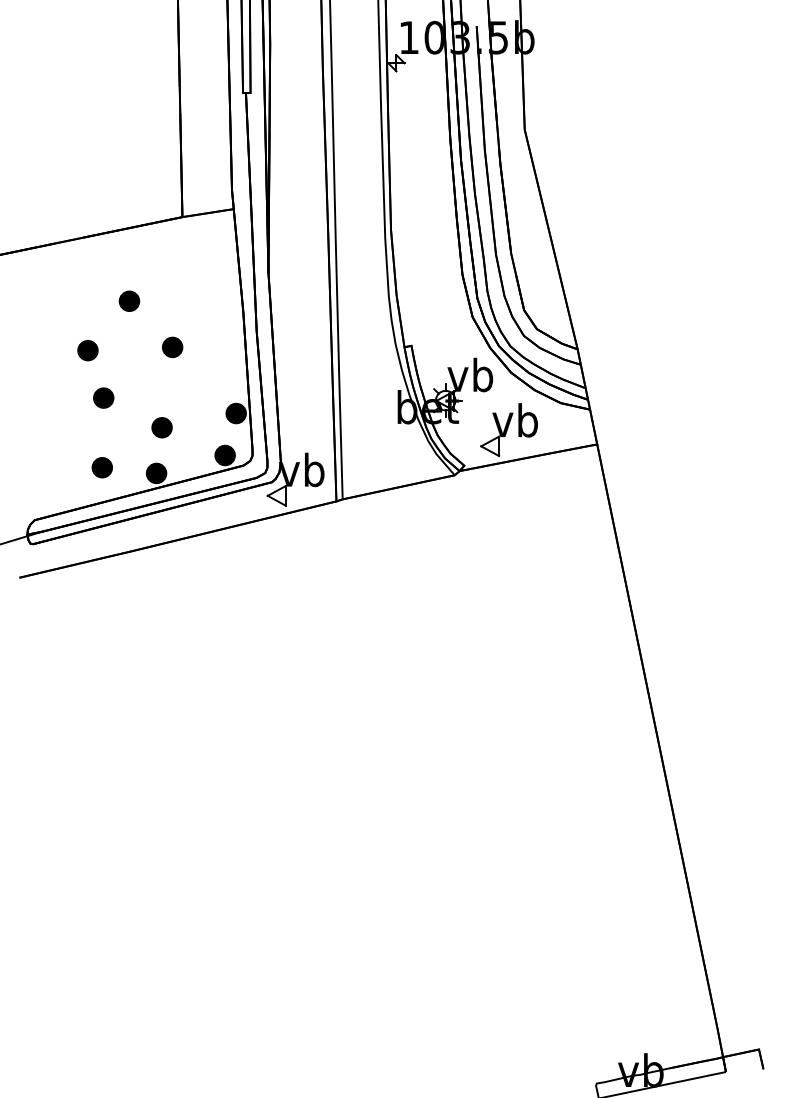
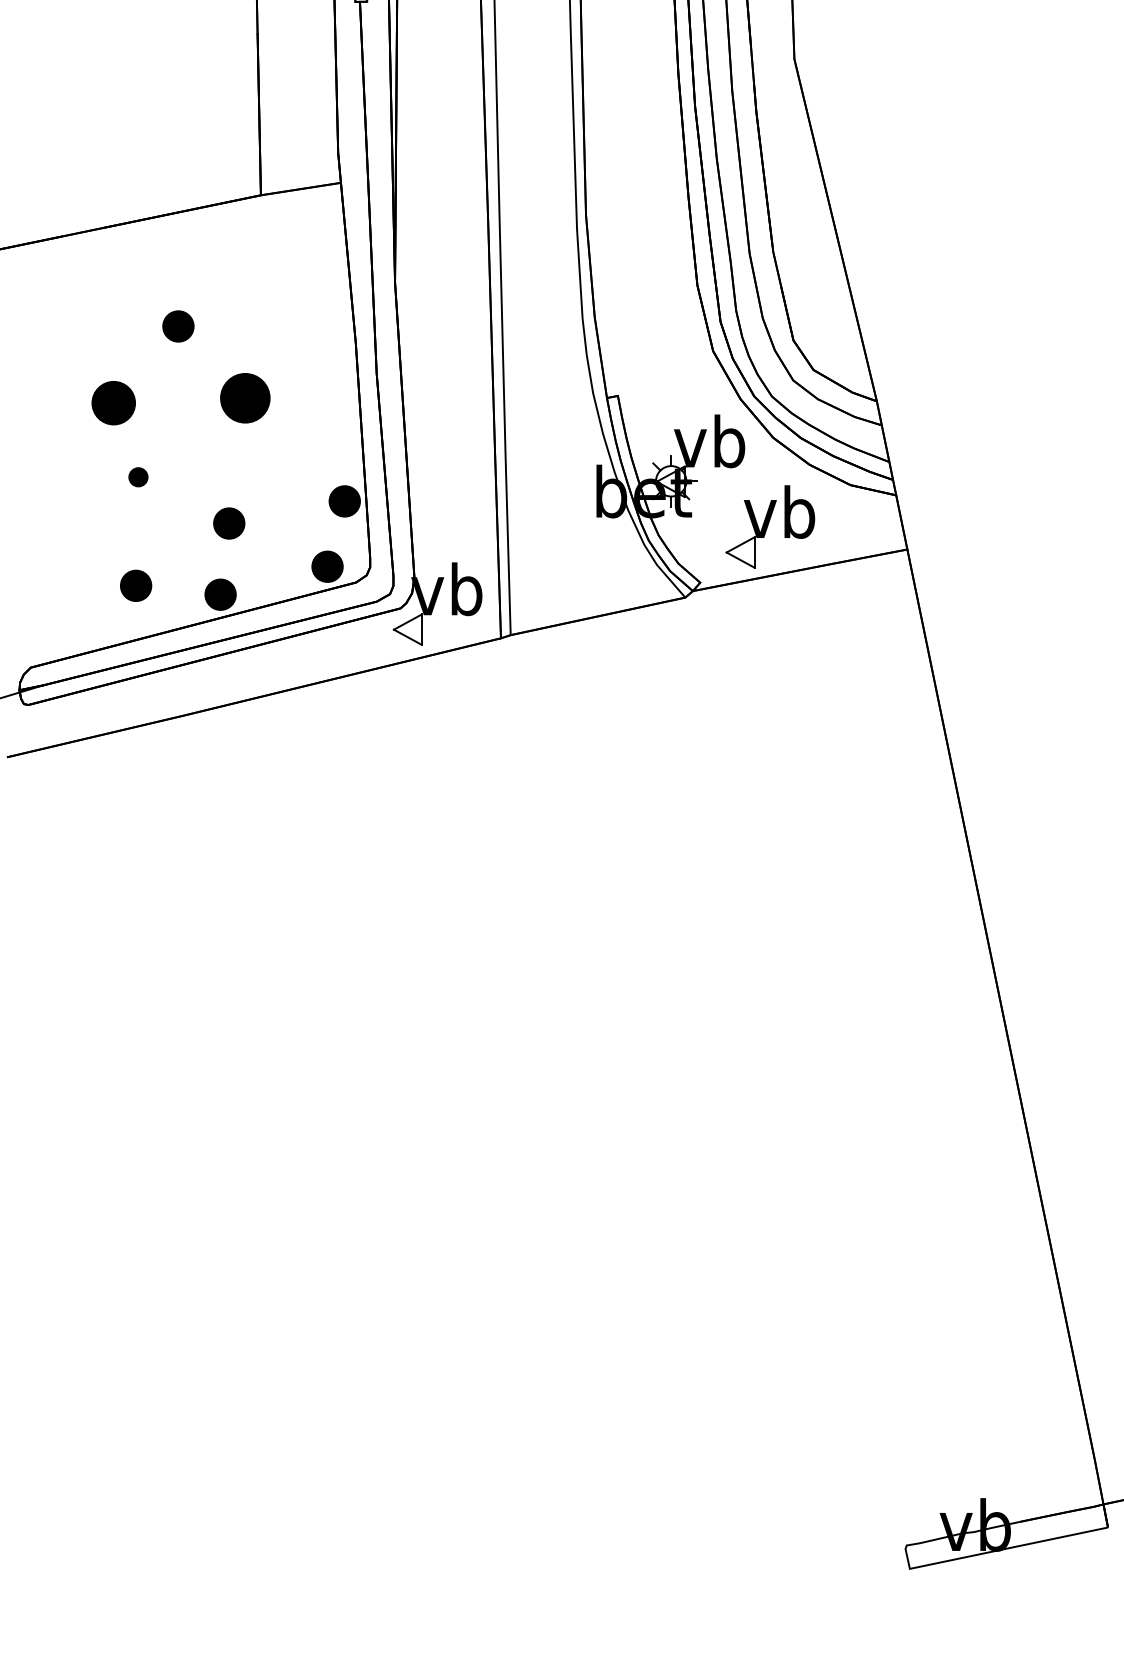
part: (172, 347) -> (245, 398), size x1.6
part: (87, 350) -> (113, 403), size x1.4
part: (103, 397) -> (137, 476), size x0.6

